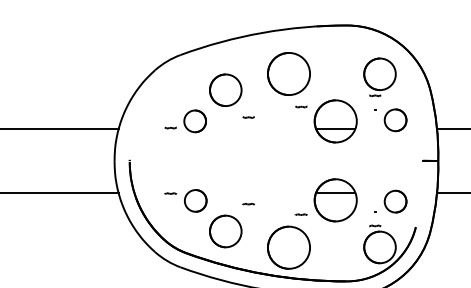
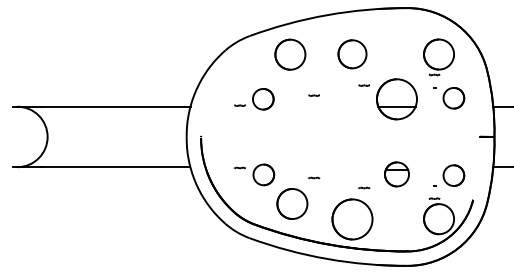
circle: (288, 74) -> (352, 54), size x0.7
circle: (225, 90) -> (290, 54), moved
part: (335, 200) -> (396, 174), size x0.6

